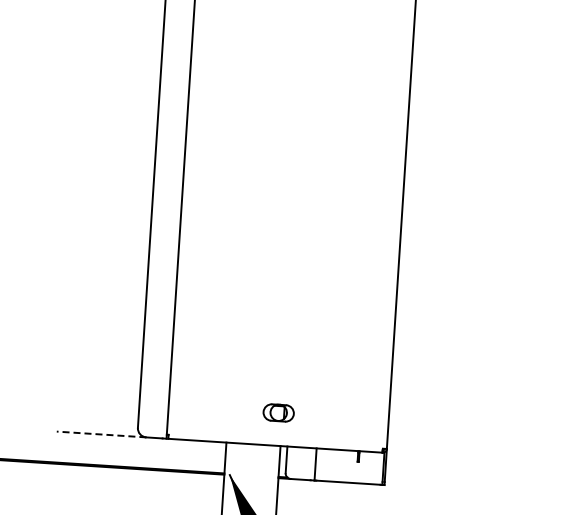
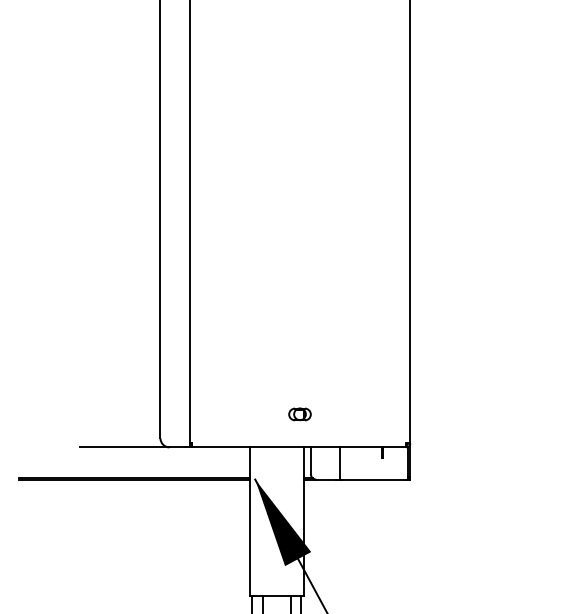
part: (278, 412) -> (299, 414), size x0.71
line: (101, 434) -> (124, 447), dashed -> solid

